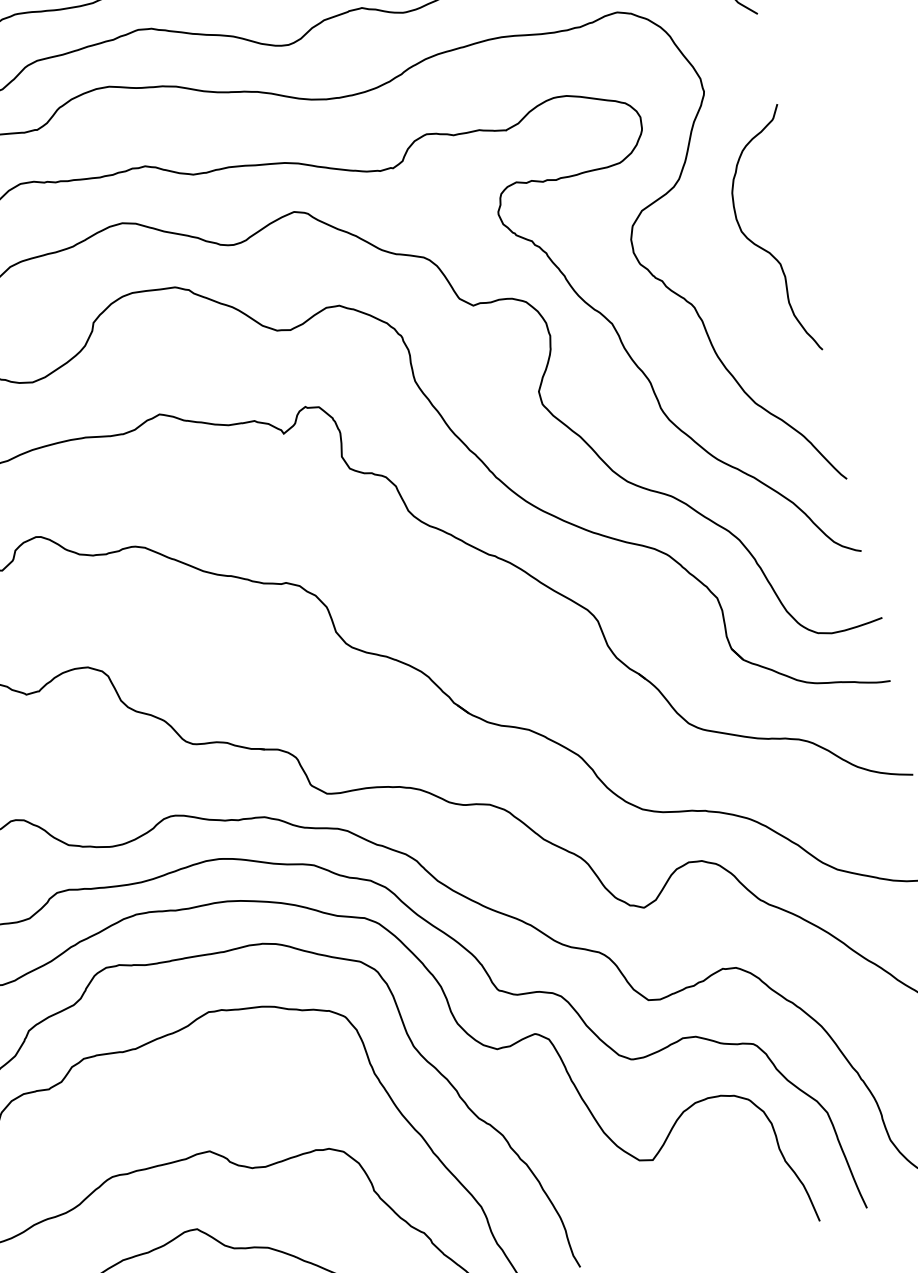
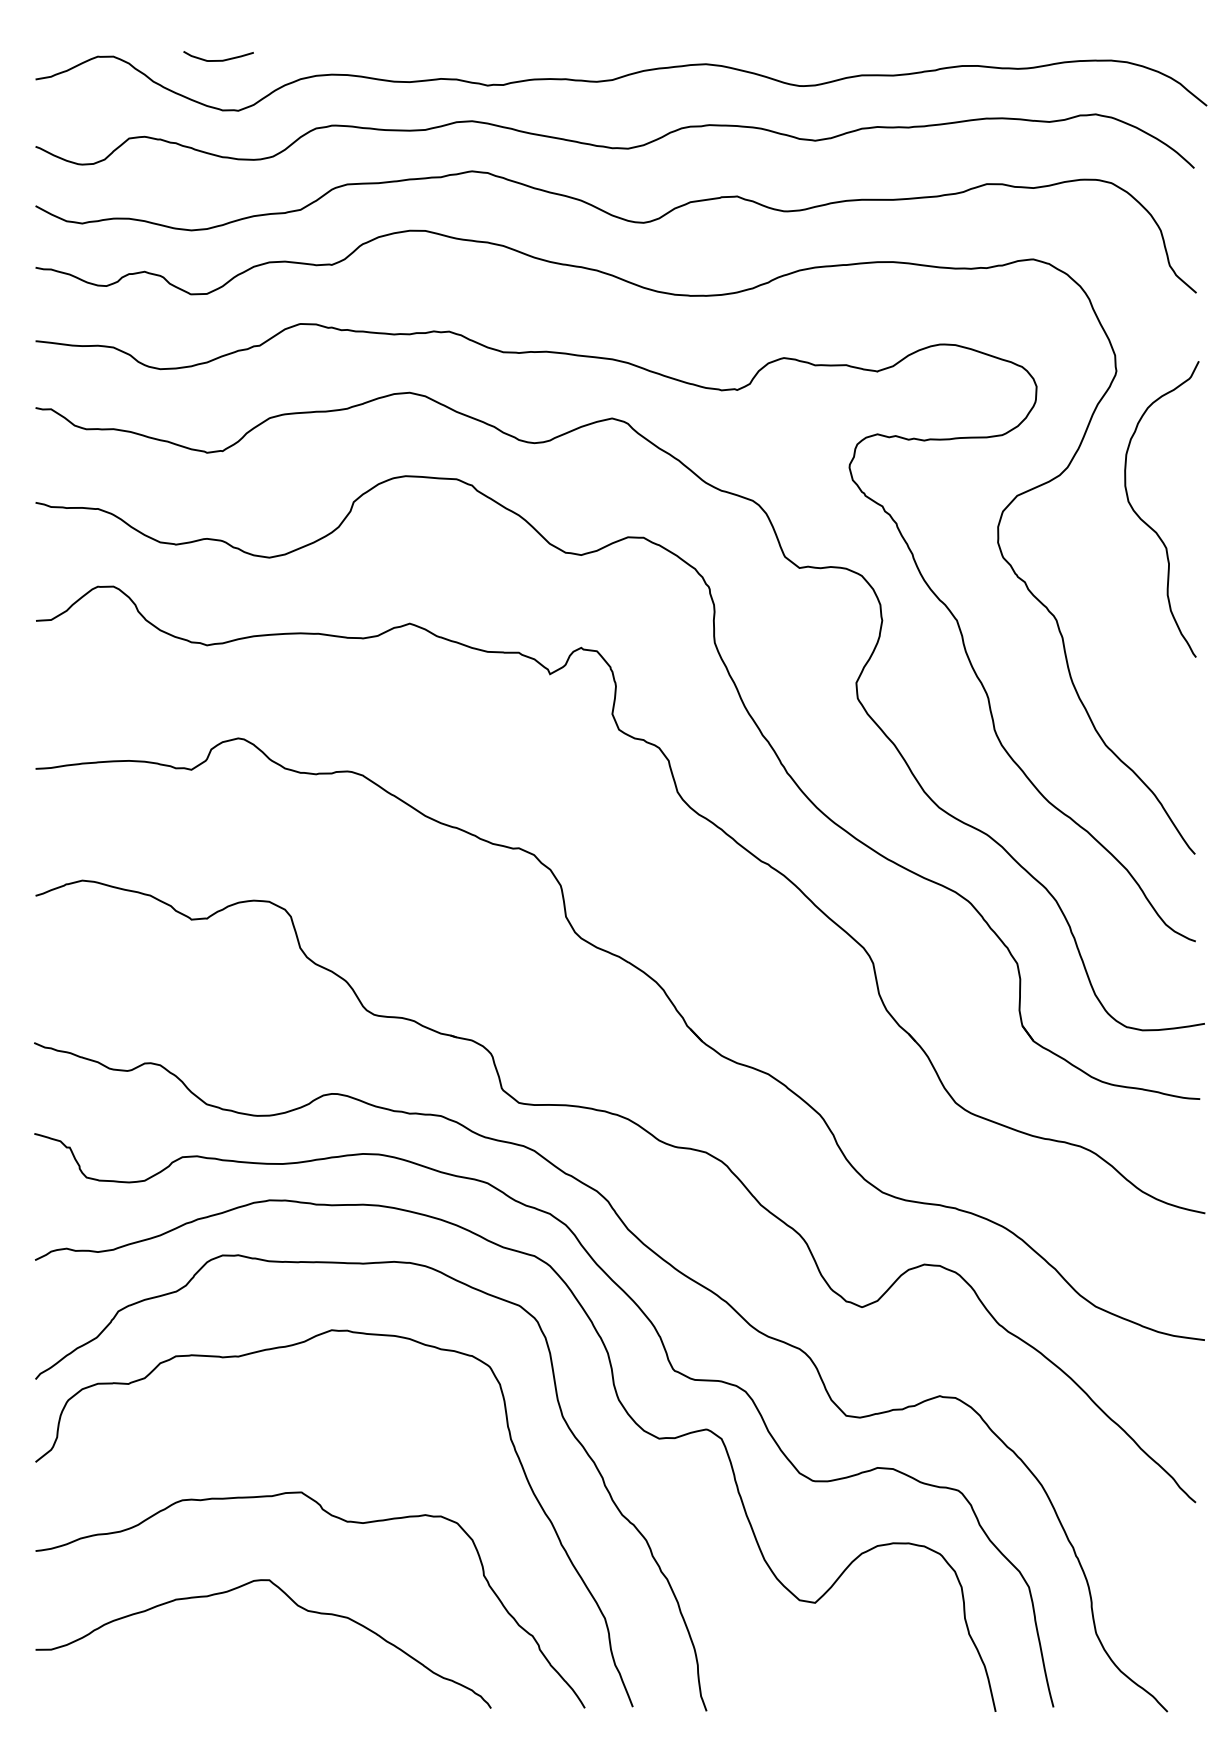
curve: (760, 246) -> (1147, 523), moved

